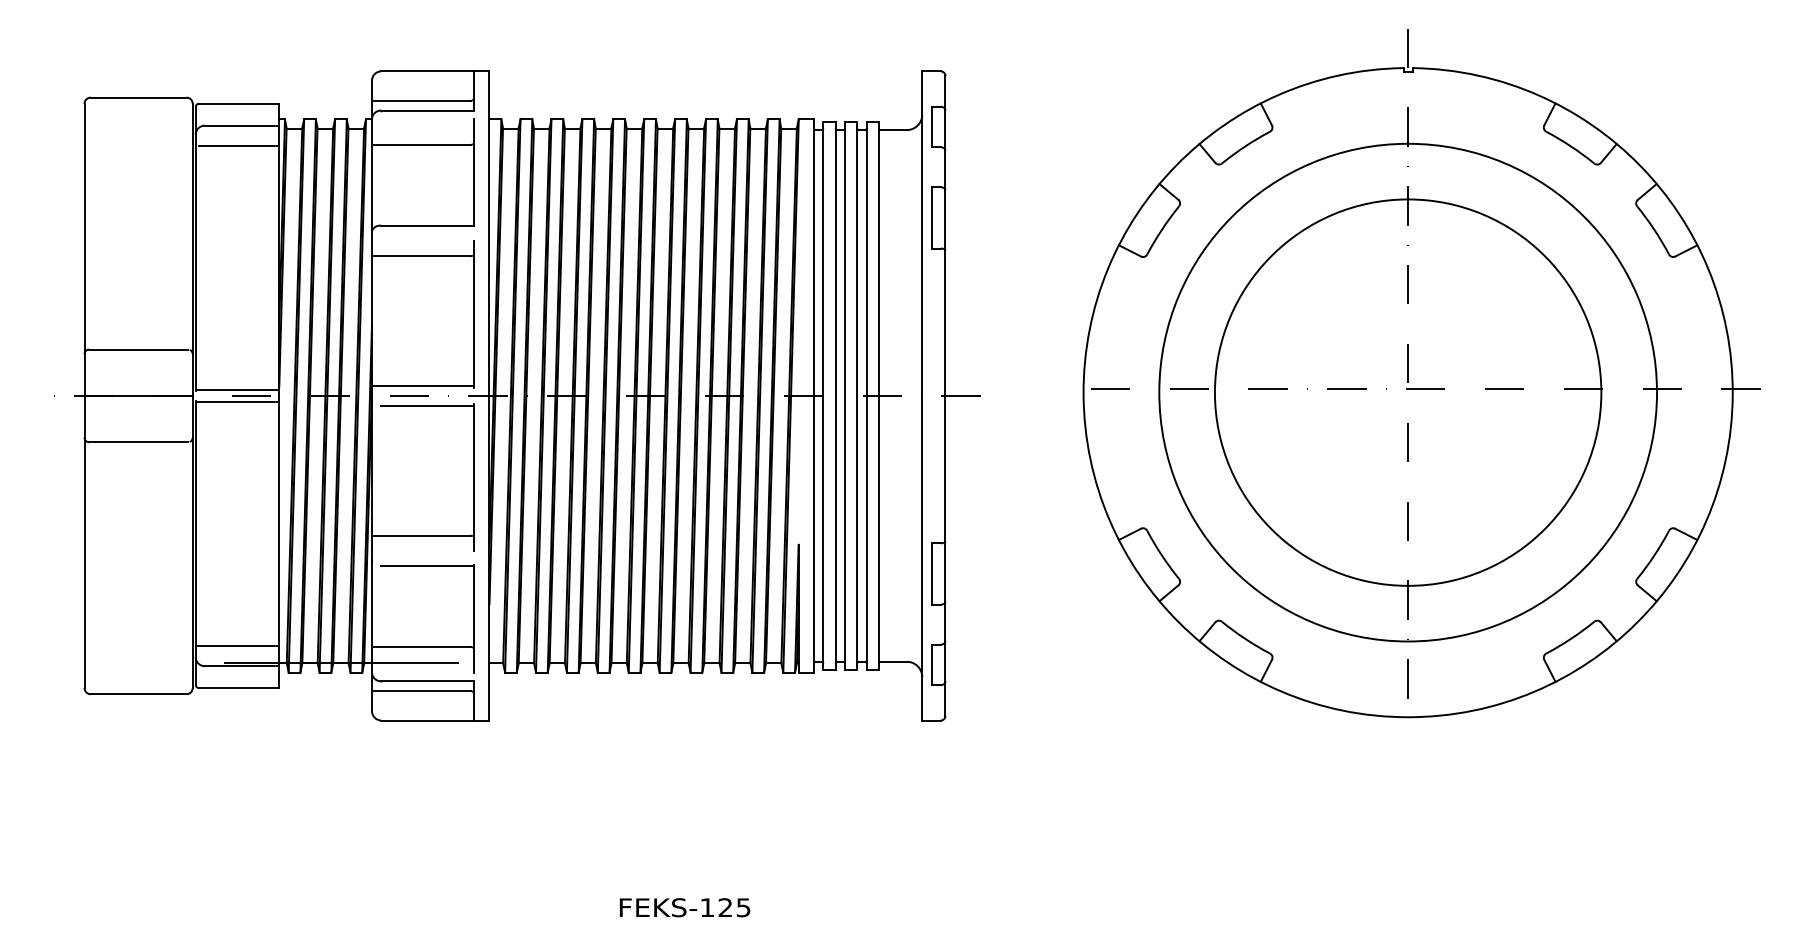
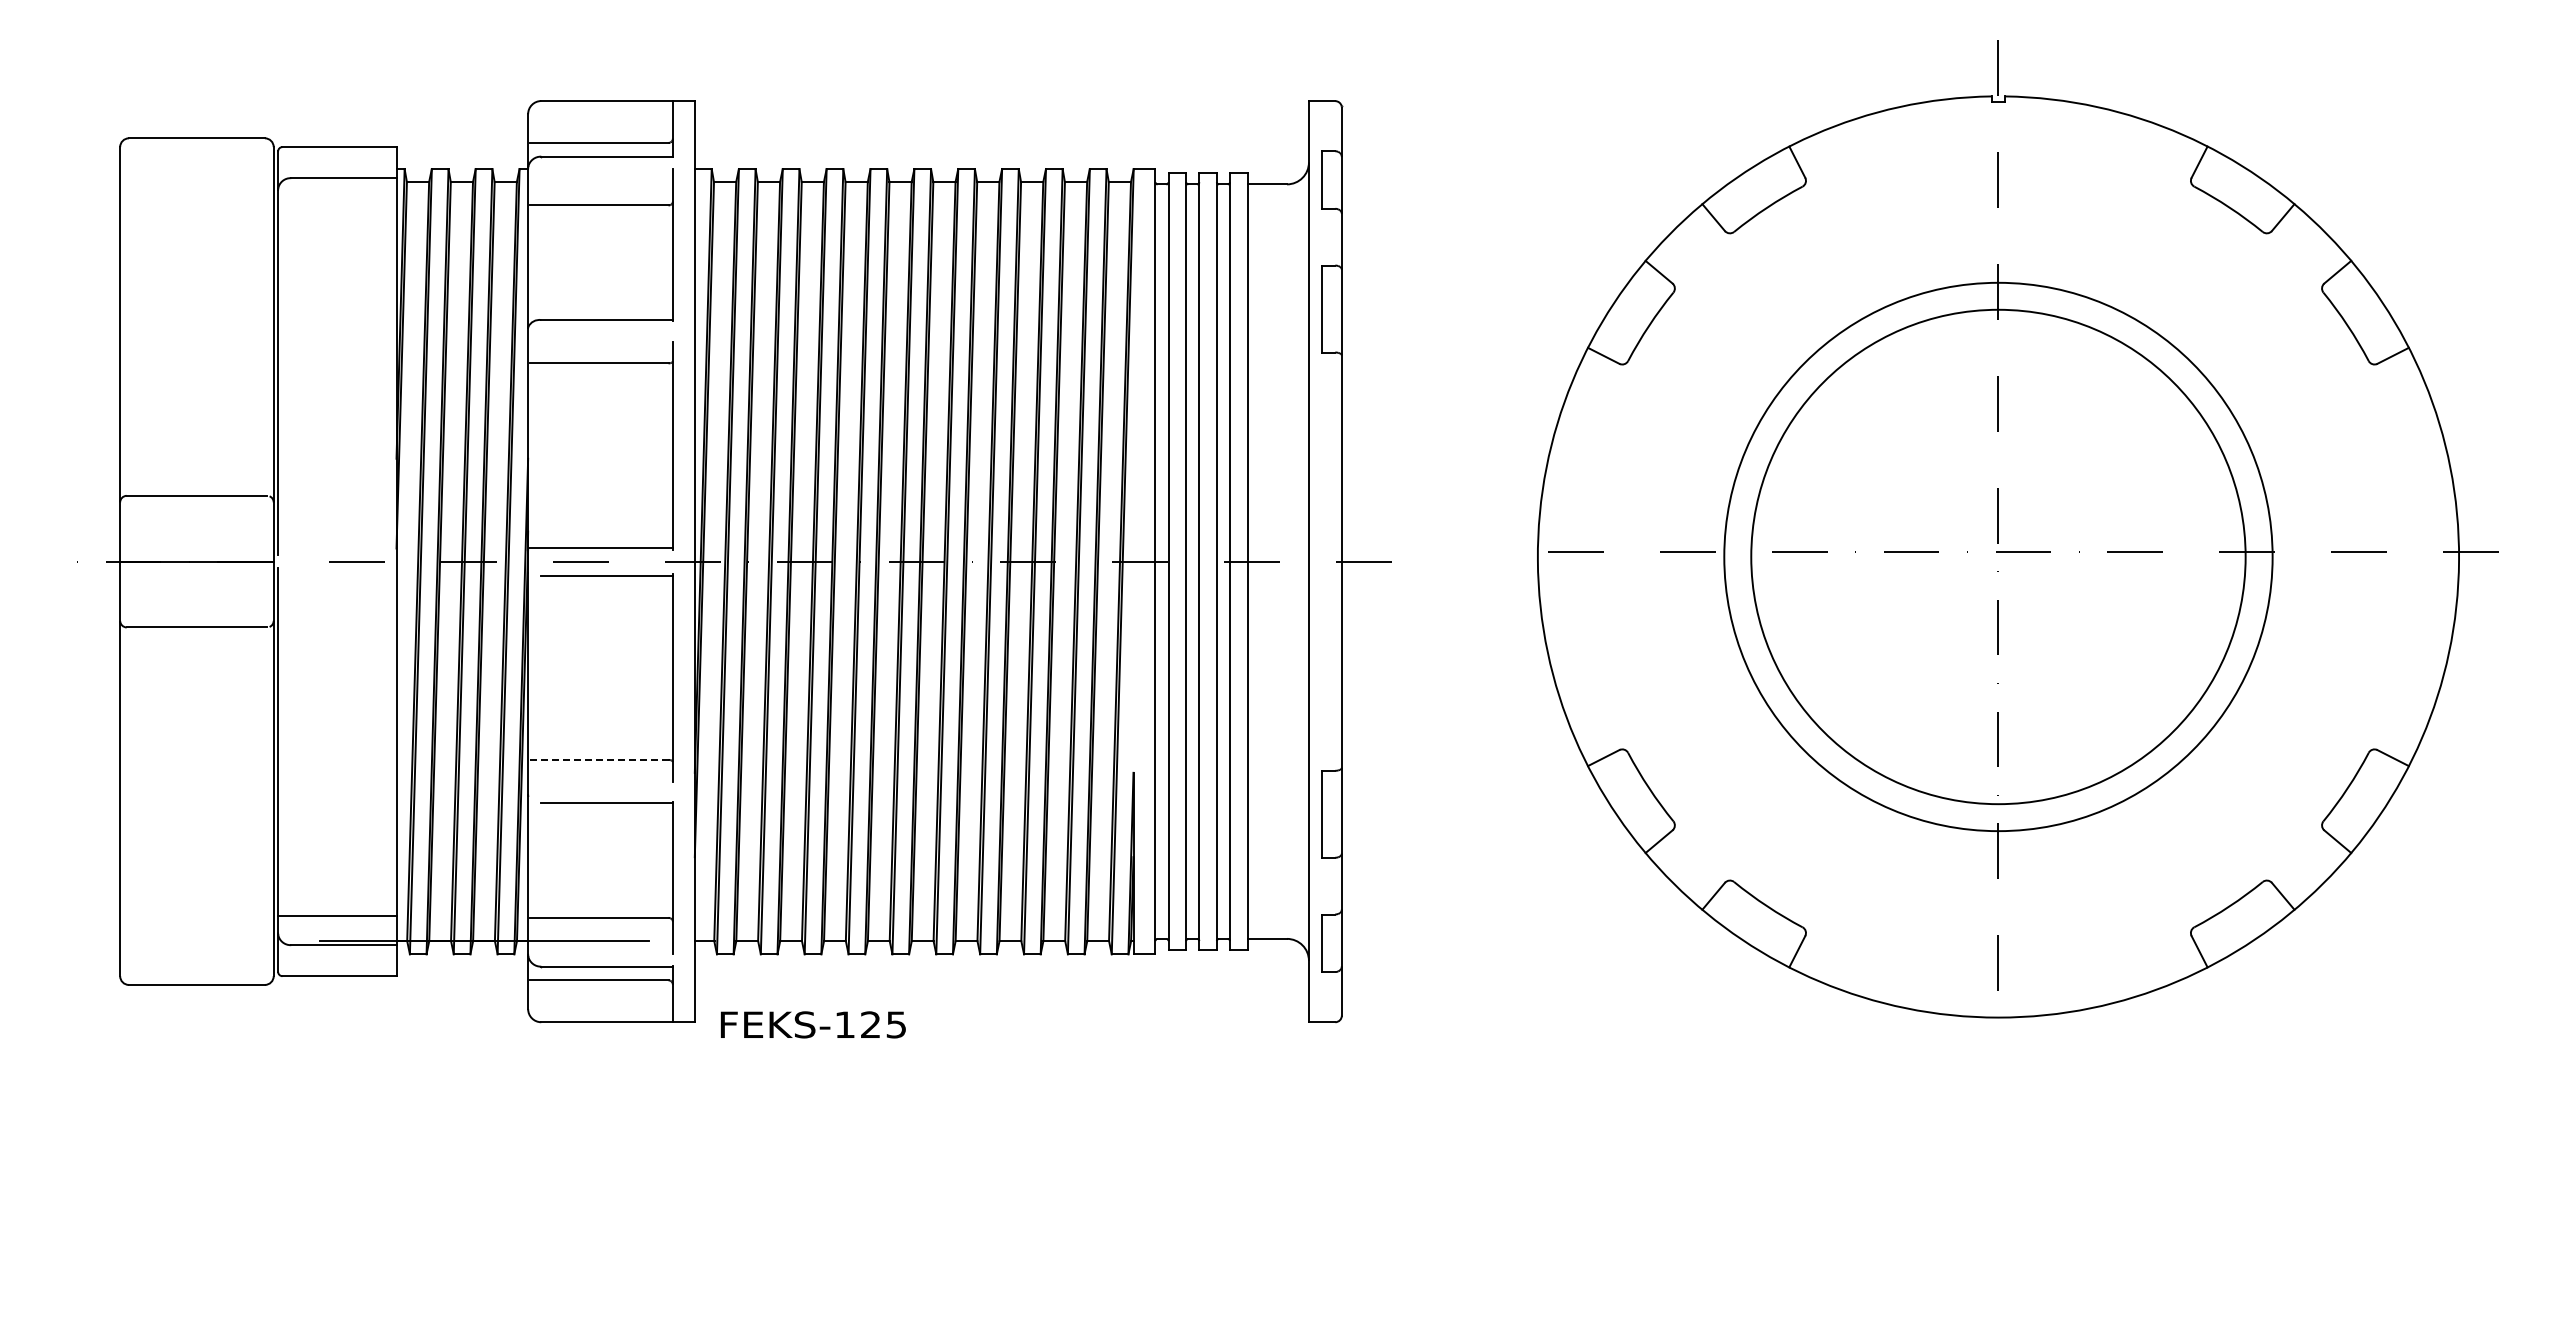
line: (239, 146) -> (339, 207), removed
line: (238, 389) -> (338, 552), removed
circle: (1408, 392) -> (1998, 556), size x0.7
line: (238, 402) -> (338, 570), removed
line: (421, 535) -> (598, 759), solid -> dashed
text: (685, 907) -> (813, 1024), moved

